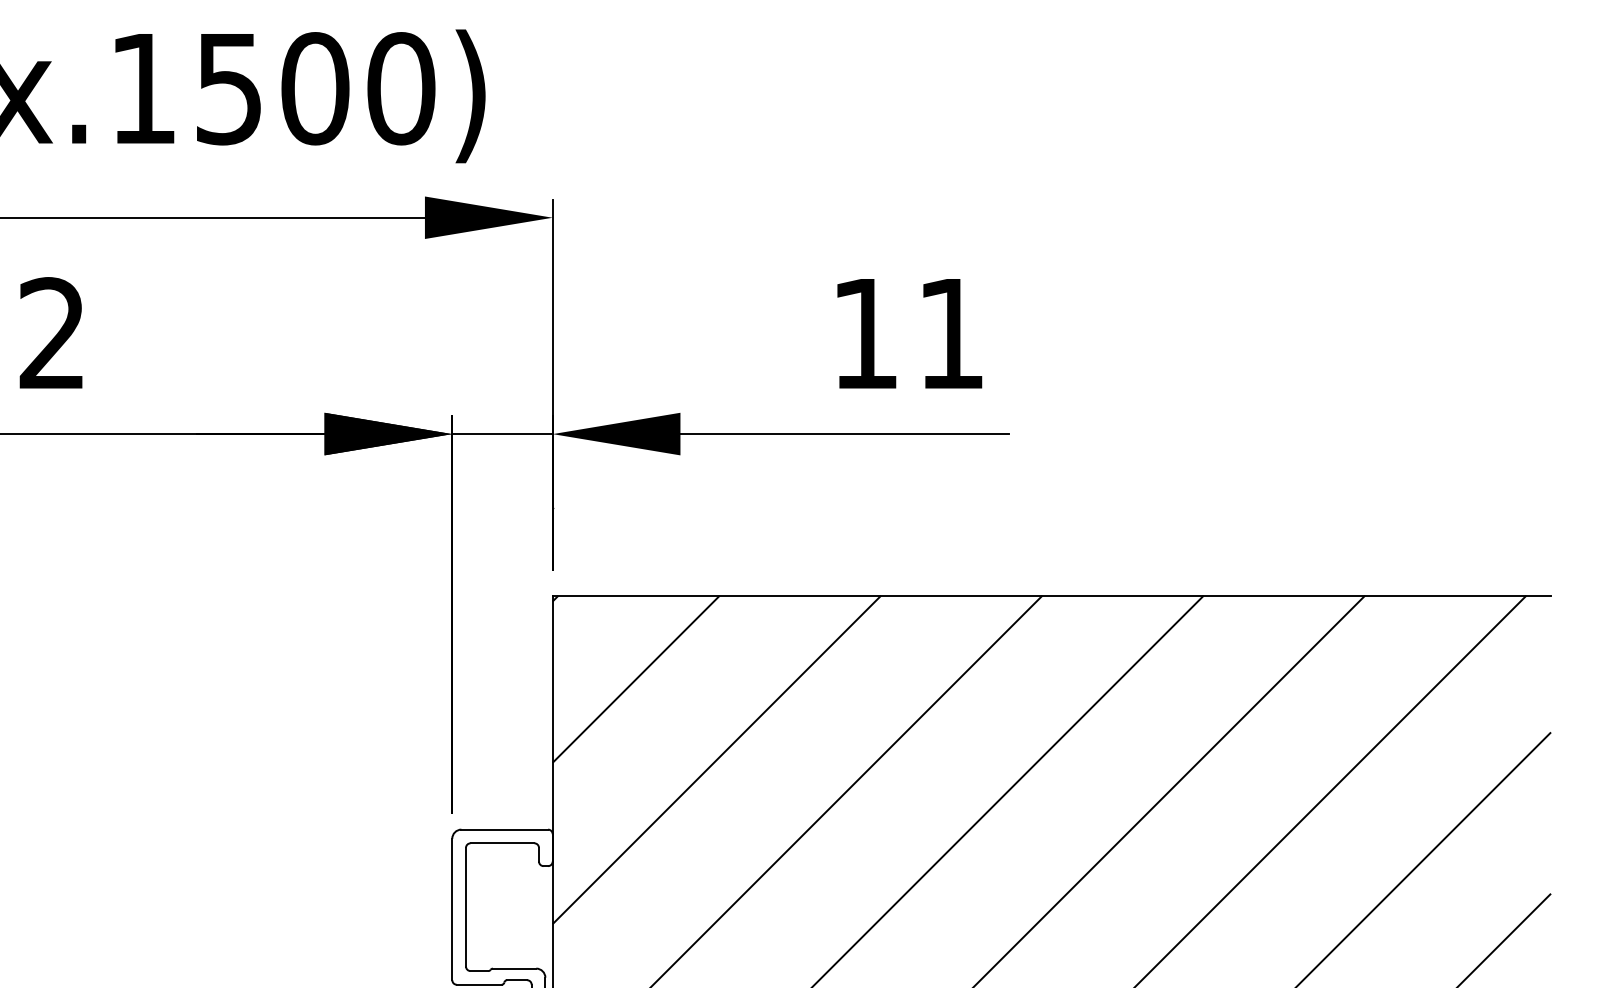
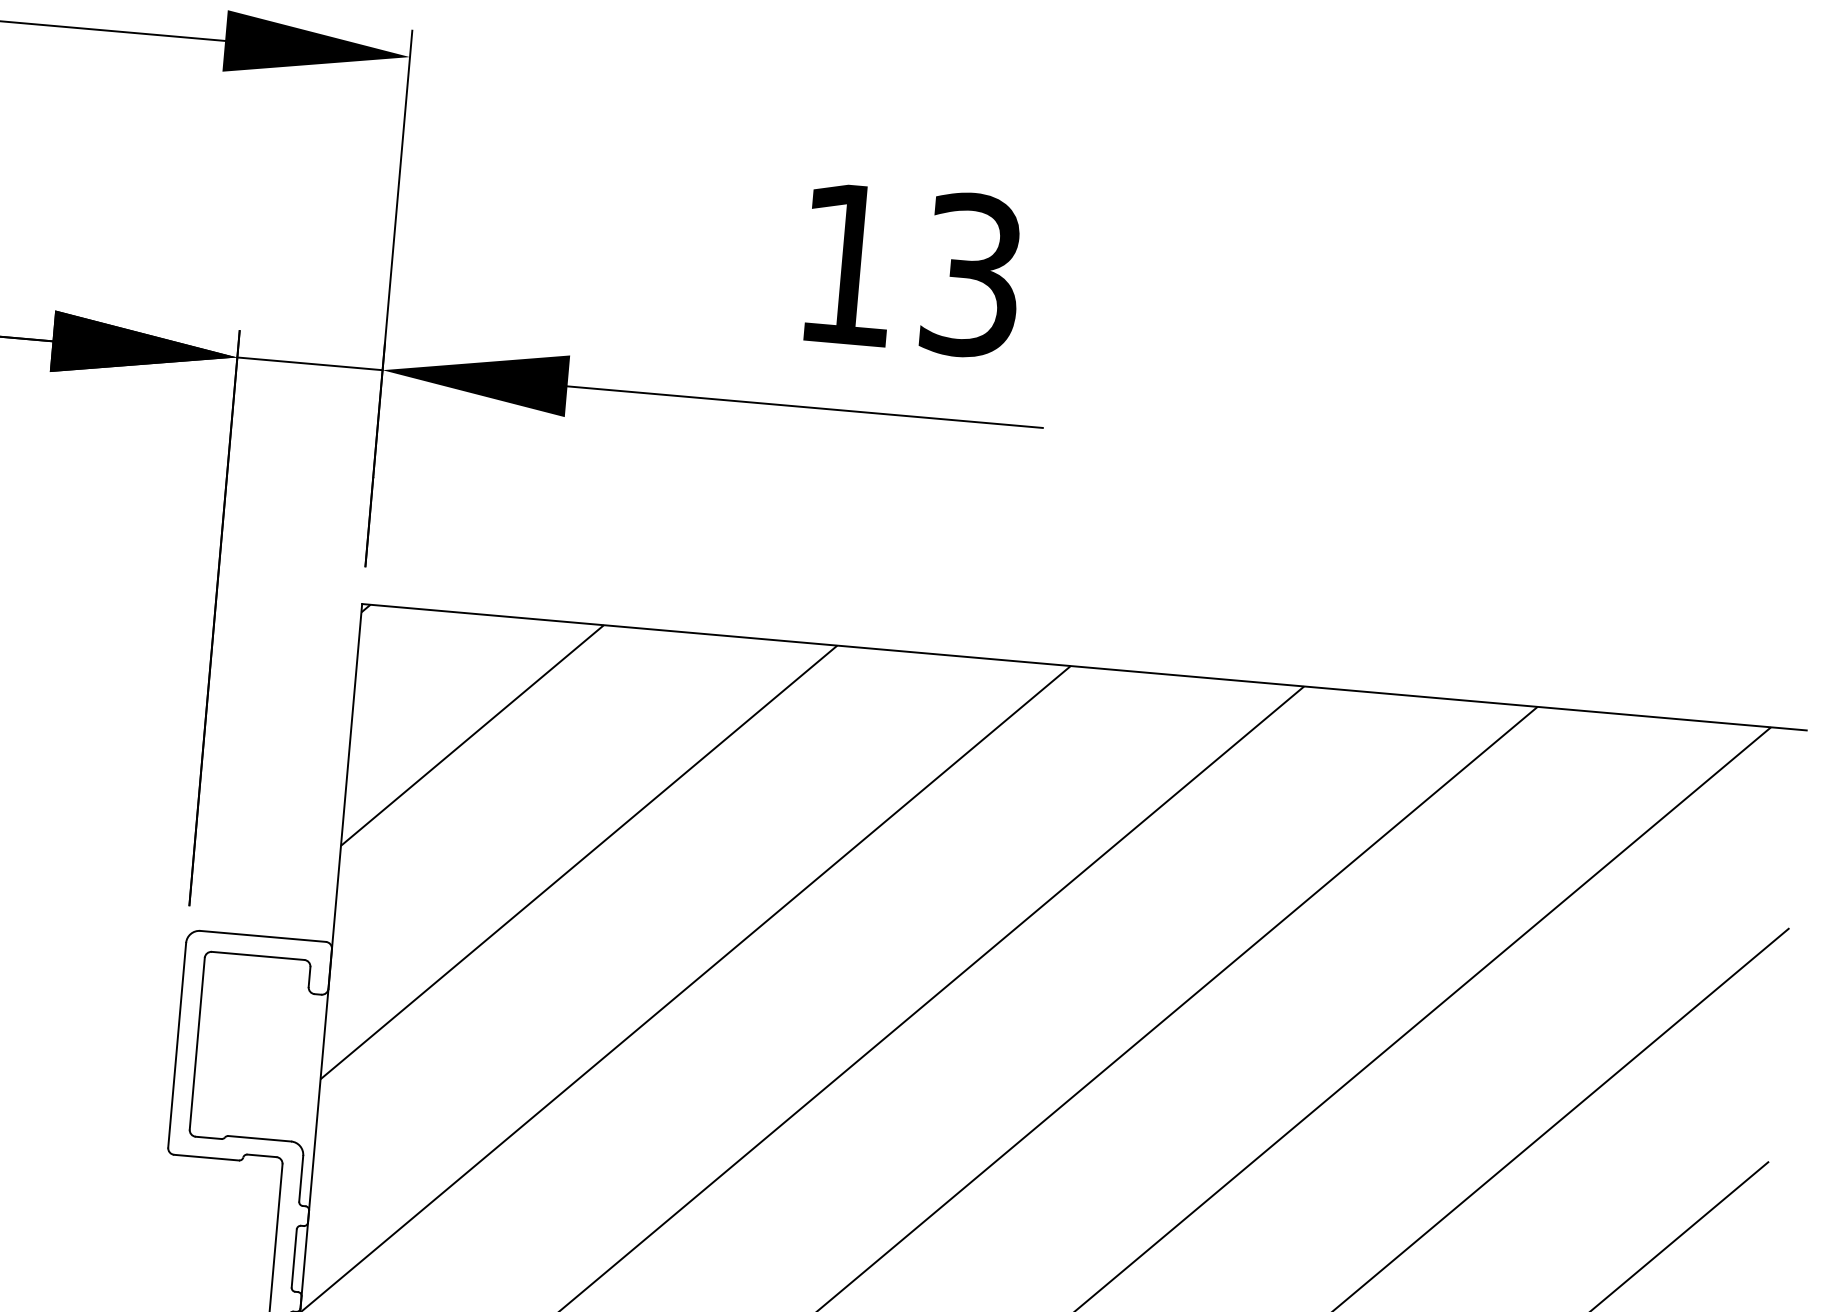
text: (950, 333) -> (970, 274), 11 -> 13

